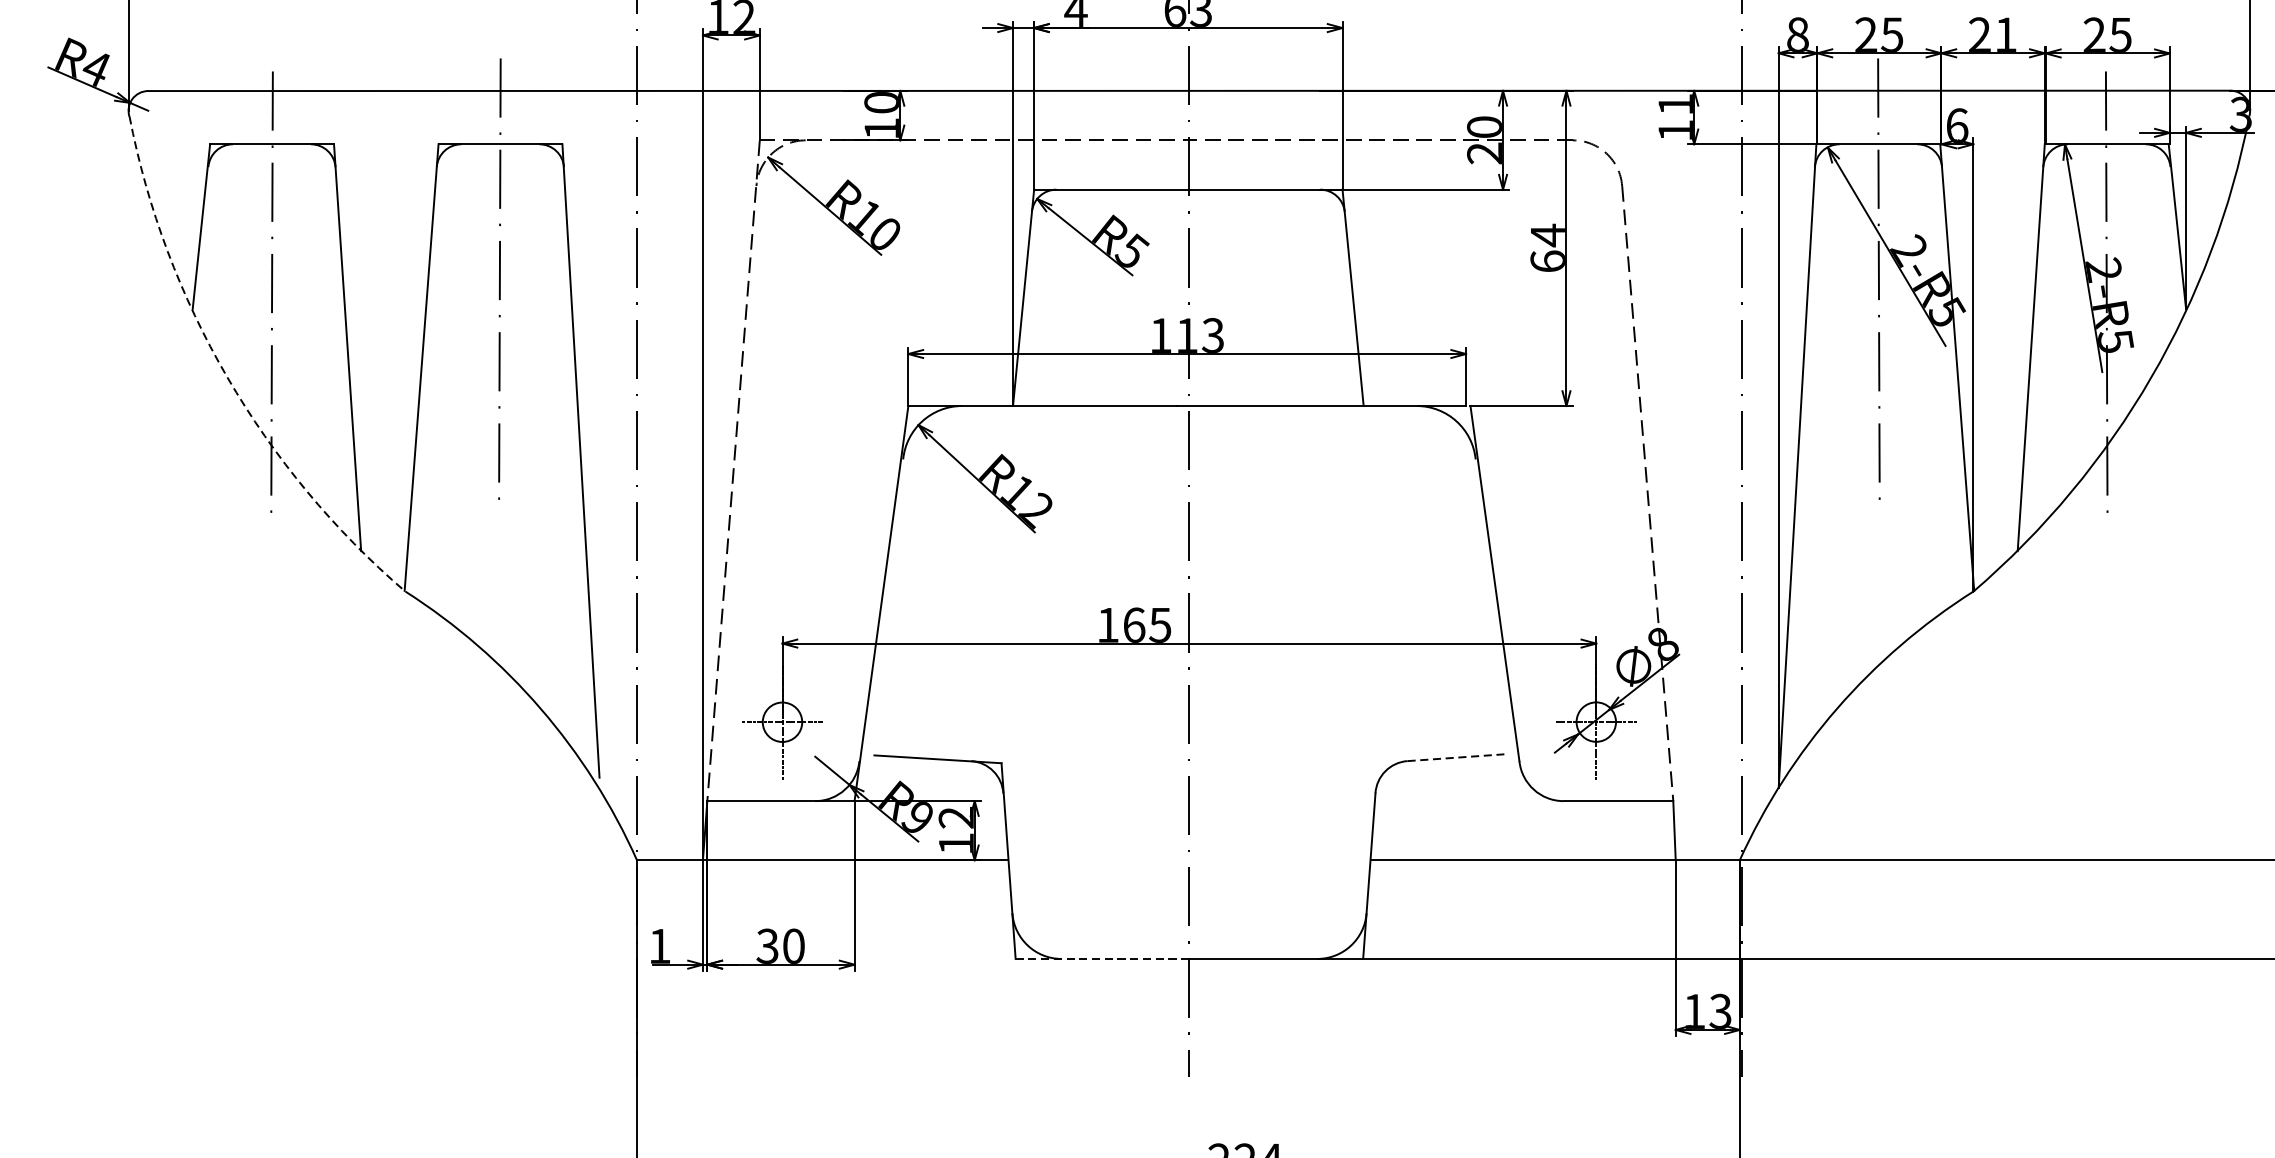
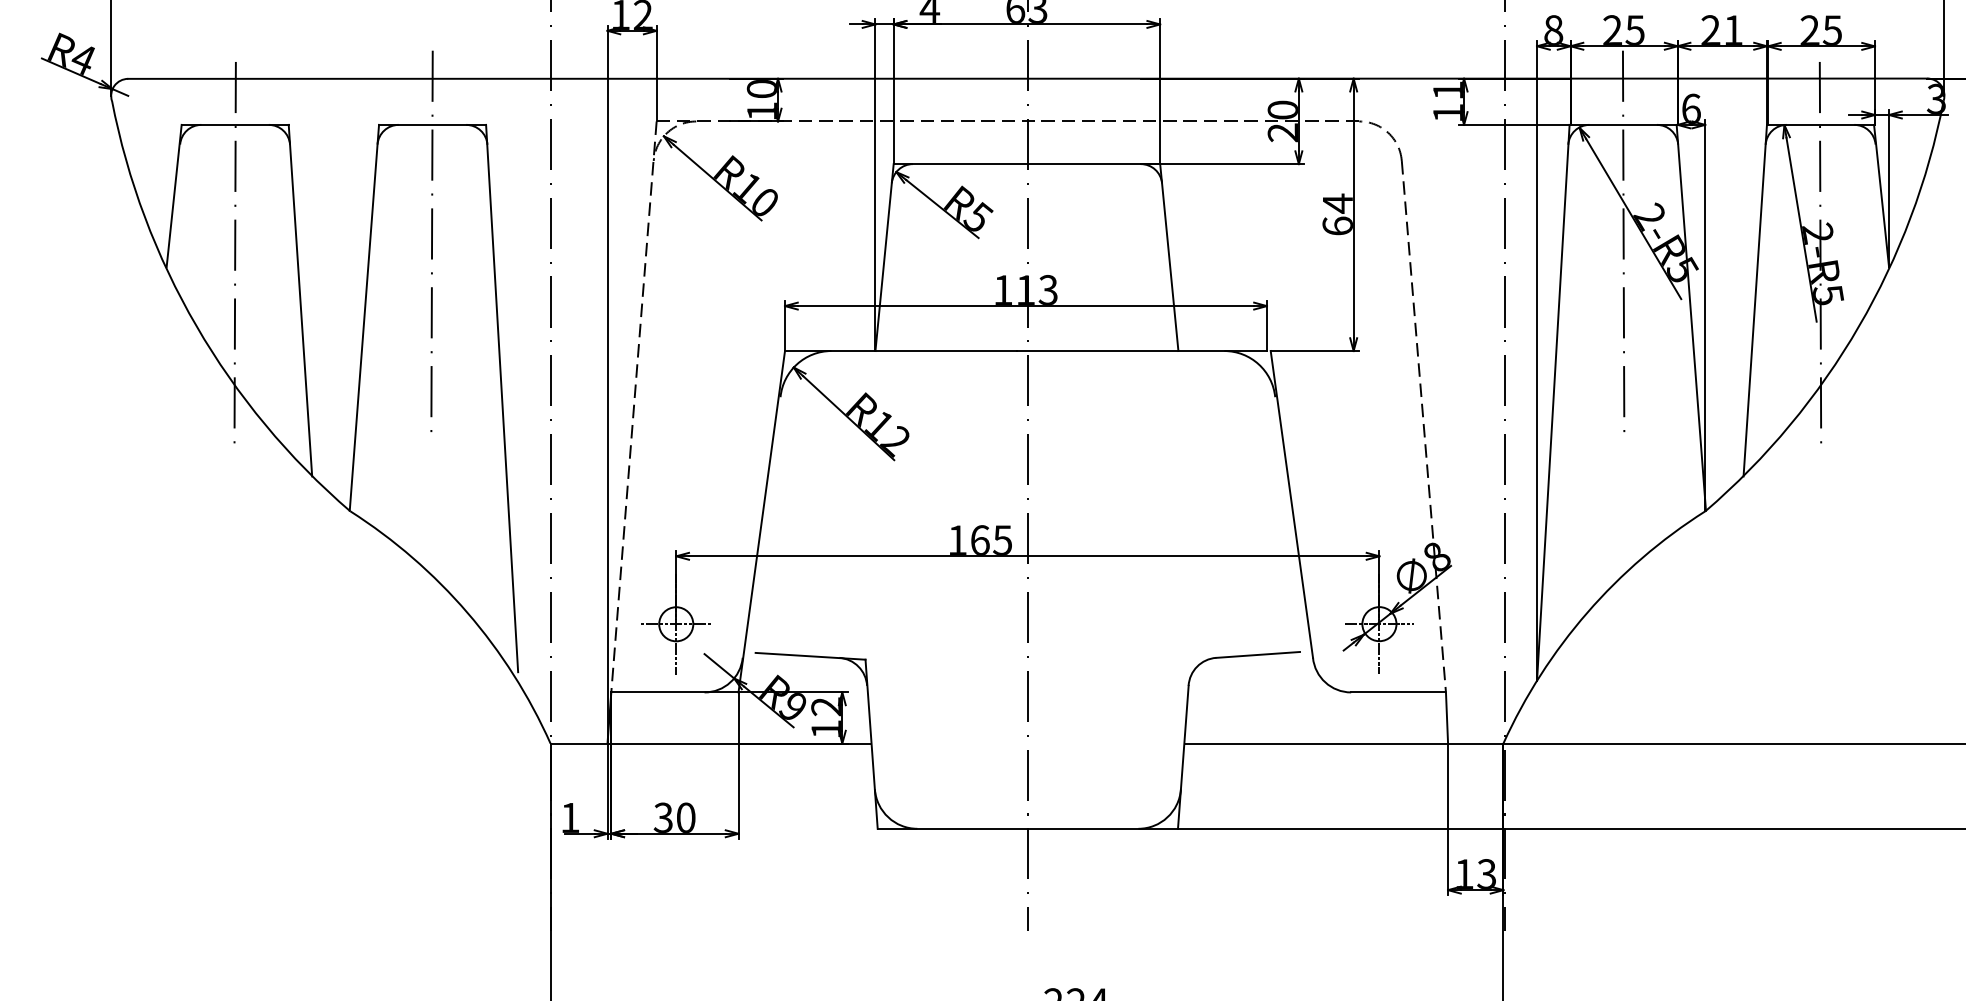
arc: (227, 377) -> (196, 326), dashed -> solid
line: (1456, 757) -> (1258, 654), dashed -> solid
line: (1103, 958) -> (953, 828), dashed -> solid

